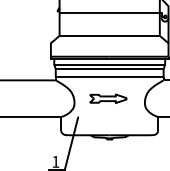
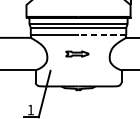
line: (136, 77) -> (102, 35), solid -> dashed
part: (108, 98) -> (77, 53), size x0.7

